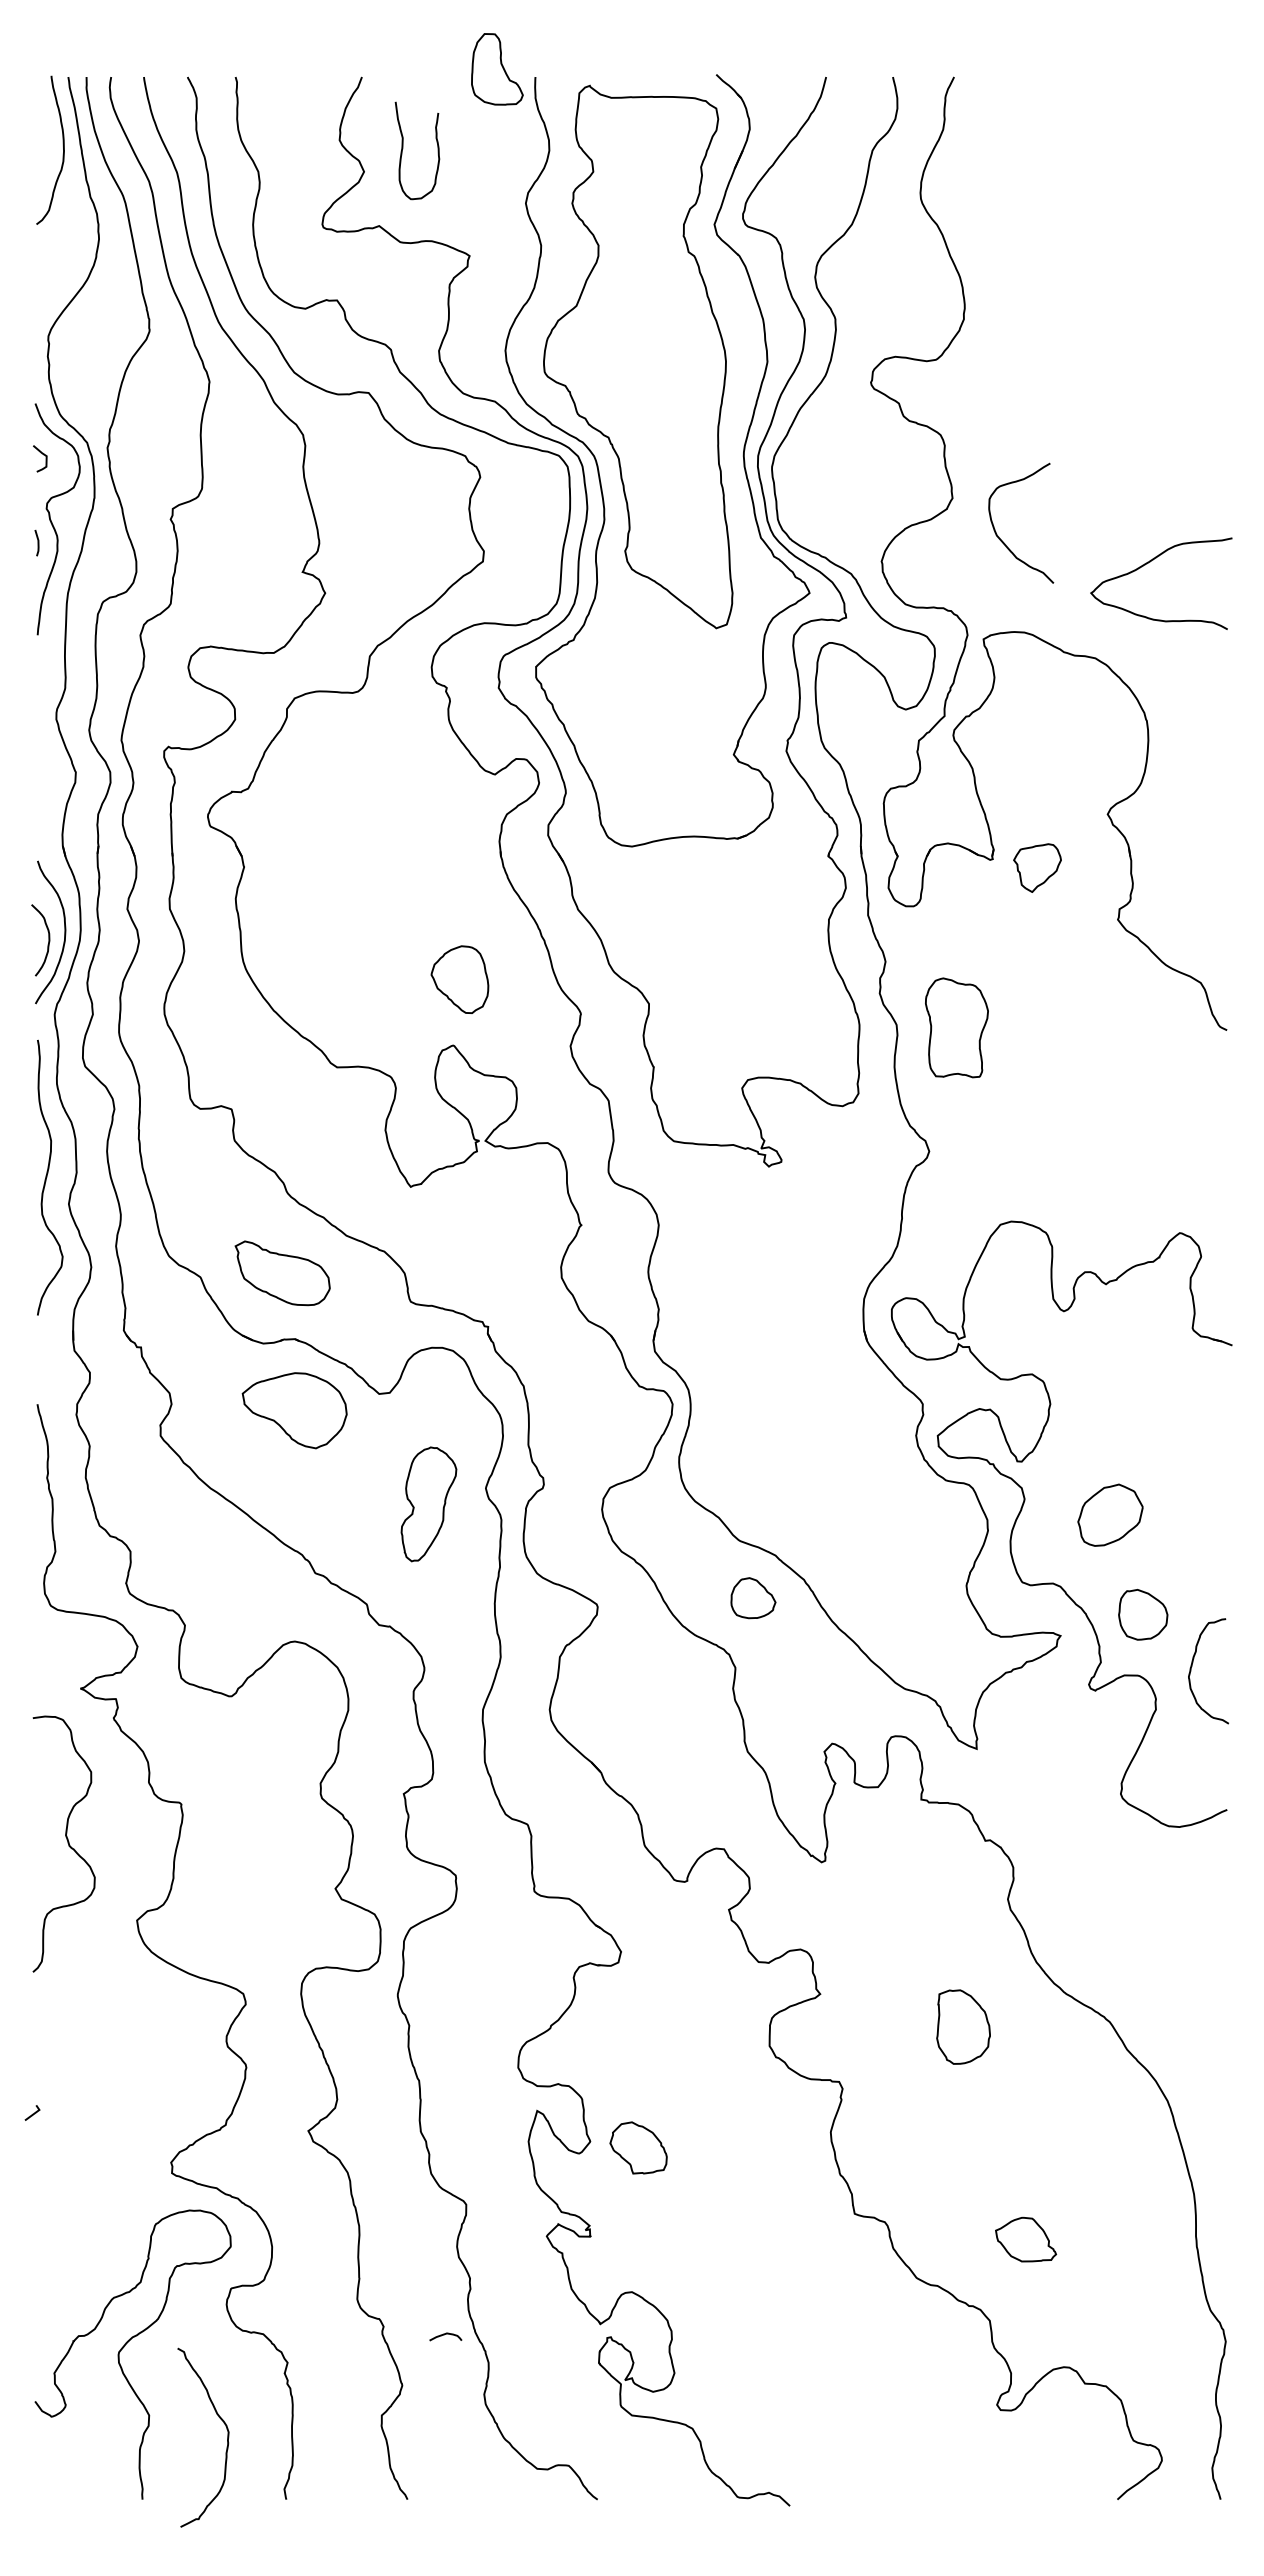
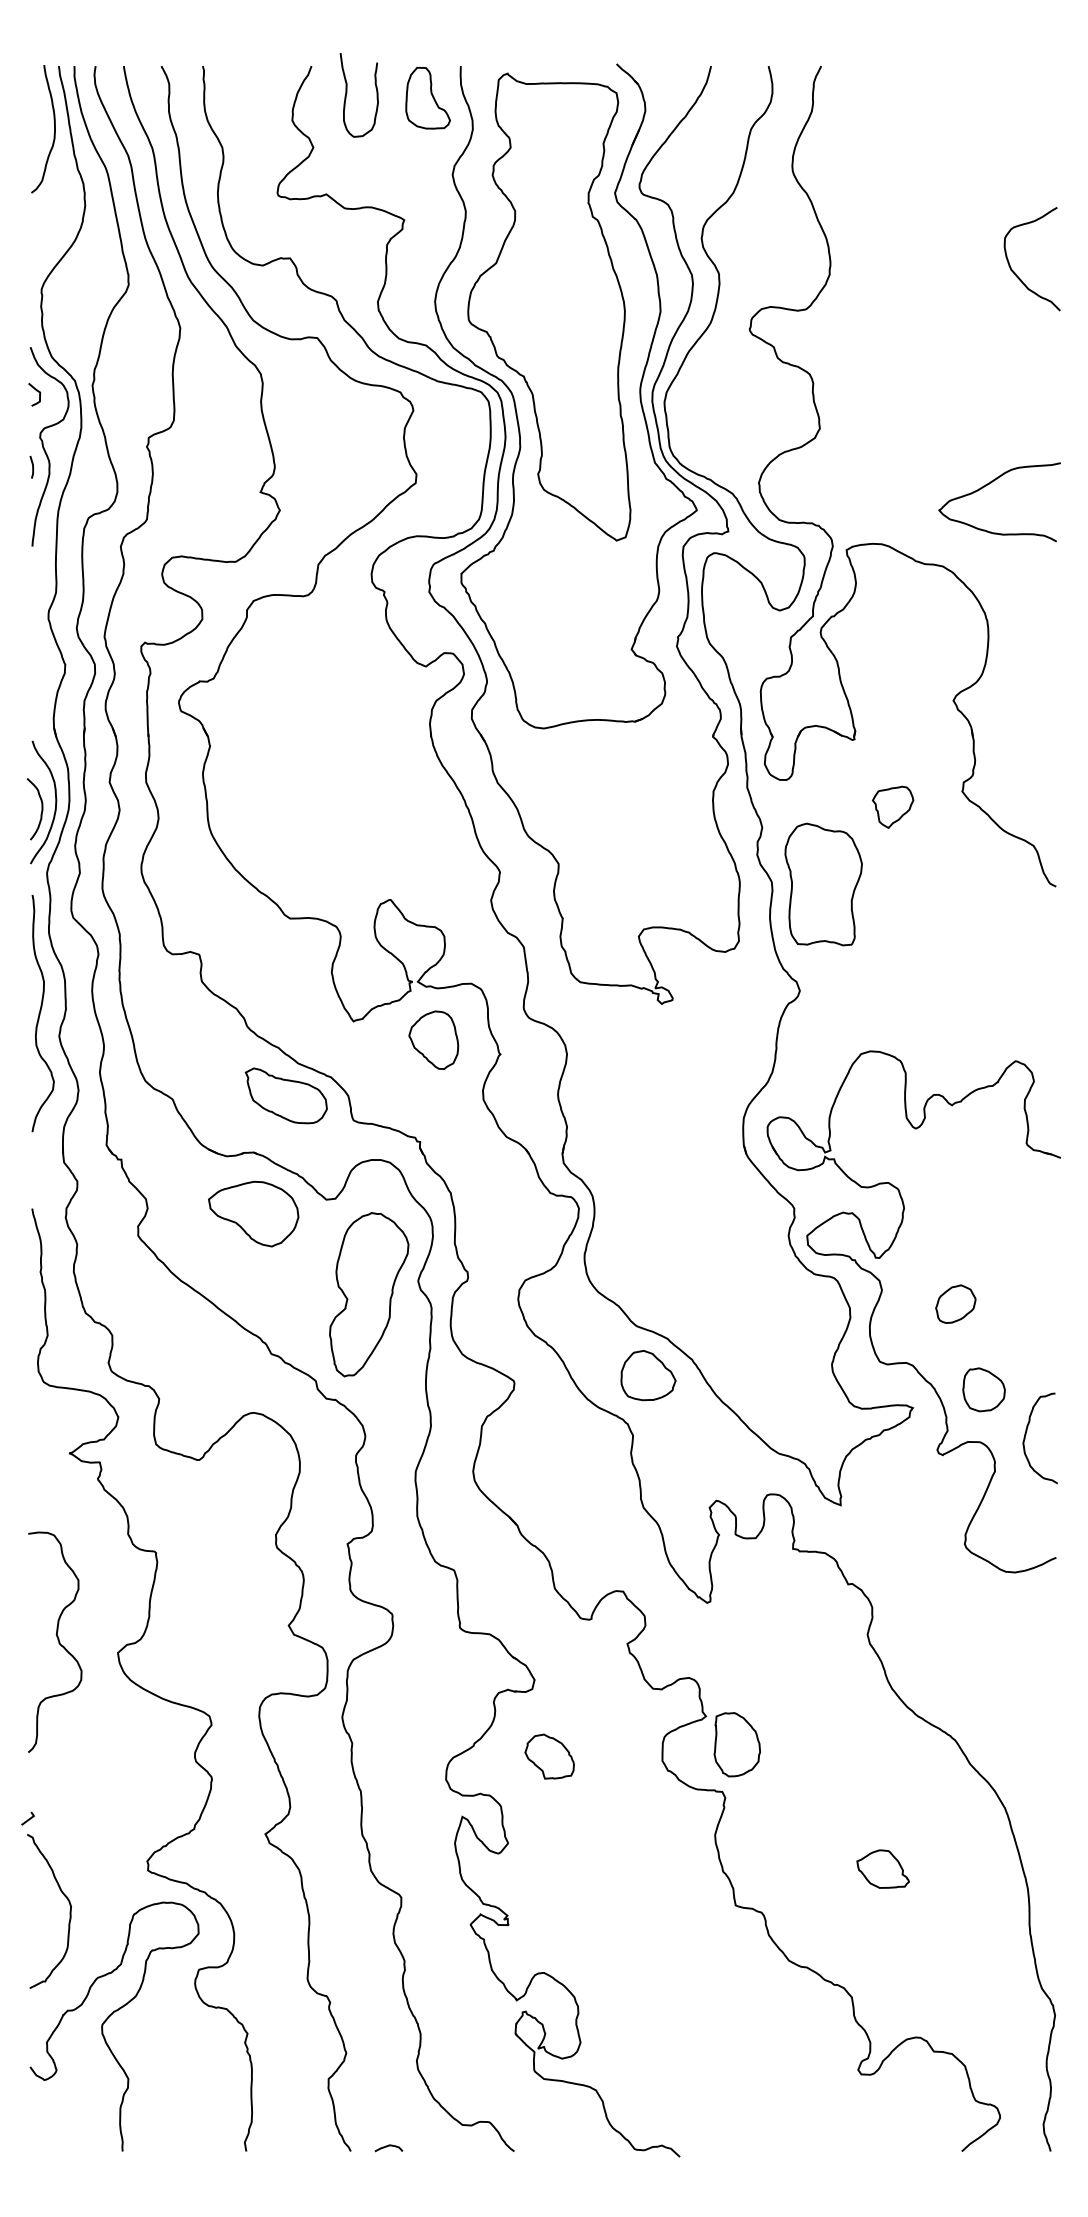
part: (497, 69) -> (428, 98), moved
curve: (403, 148) -> (347, 93), moved
curve: (1002, 540) -> (1016, 273), moved
part: (1037, 867) -> (893, 806), moved
part: (459, 979) -> (433, 1040), moved
part: (956, 1027) -> (823, 884), size x1.43
part: (282, 1273) -> (286, 1096), moved
part: (428, 1504) -> (368, 1294), size x1.67
part: (1110, 1515) -> (955, 1304), size x0.71
part: (753, 1597) -> (648, 1374), size x1.43
curve: (67, 1843) -> (58, 1641), moved
part: (963, 2026) -> (737, 1744), moved
part: (638, 2147) -> (549, 1756), moved
part: (1026, 2239) -> (883, 1869), moved
curve: (444, 2335) -> (387, 2147), moved
curve: (227, 2437) -> (70, 1911), moved

